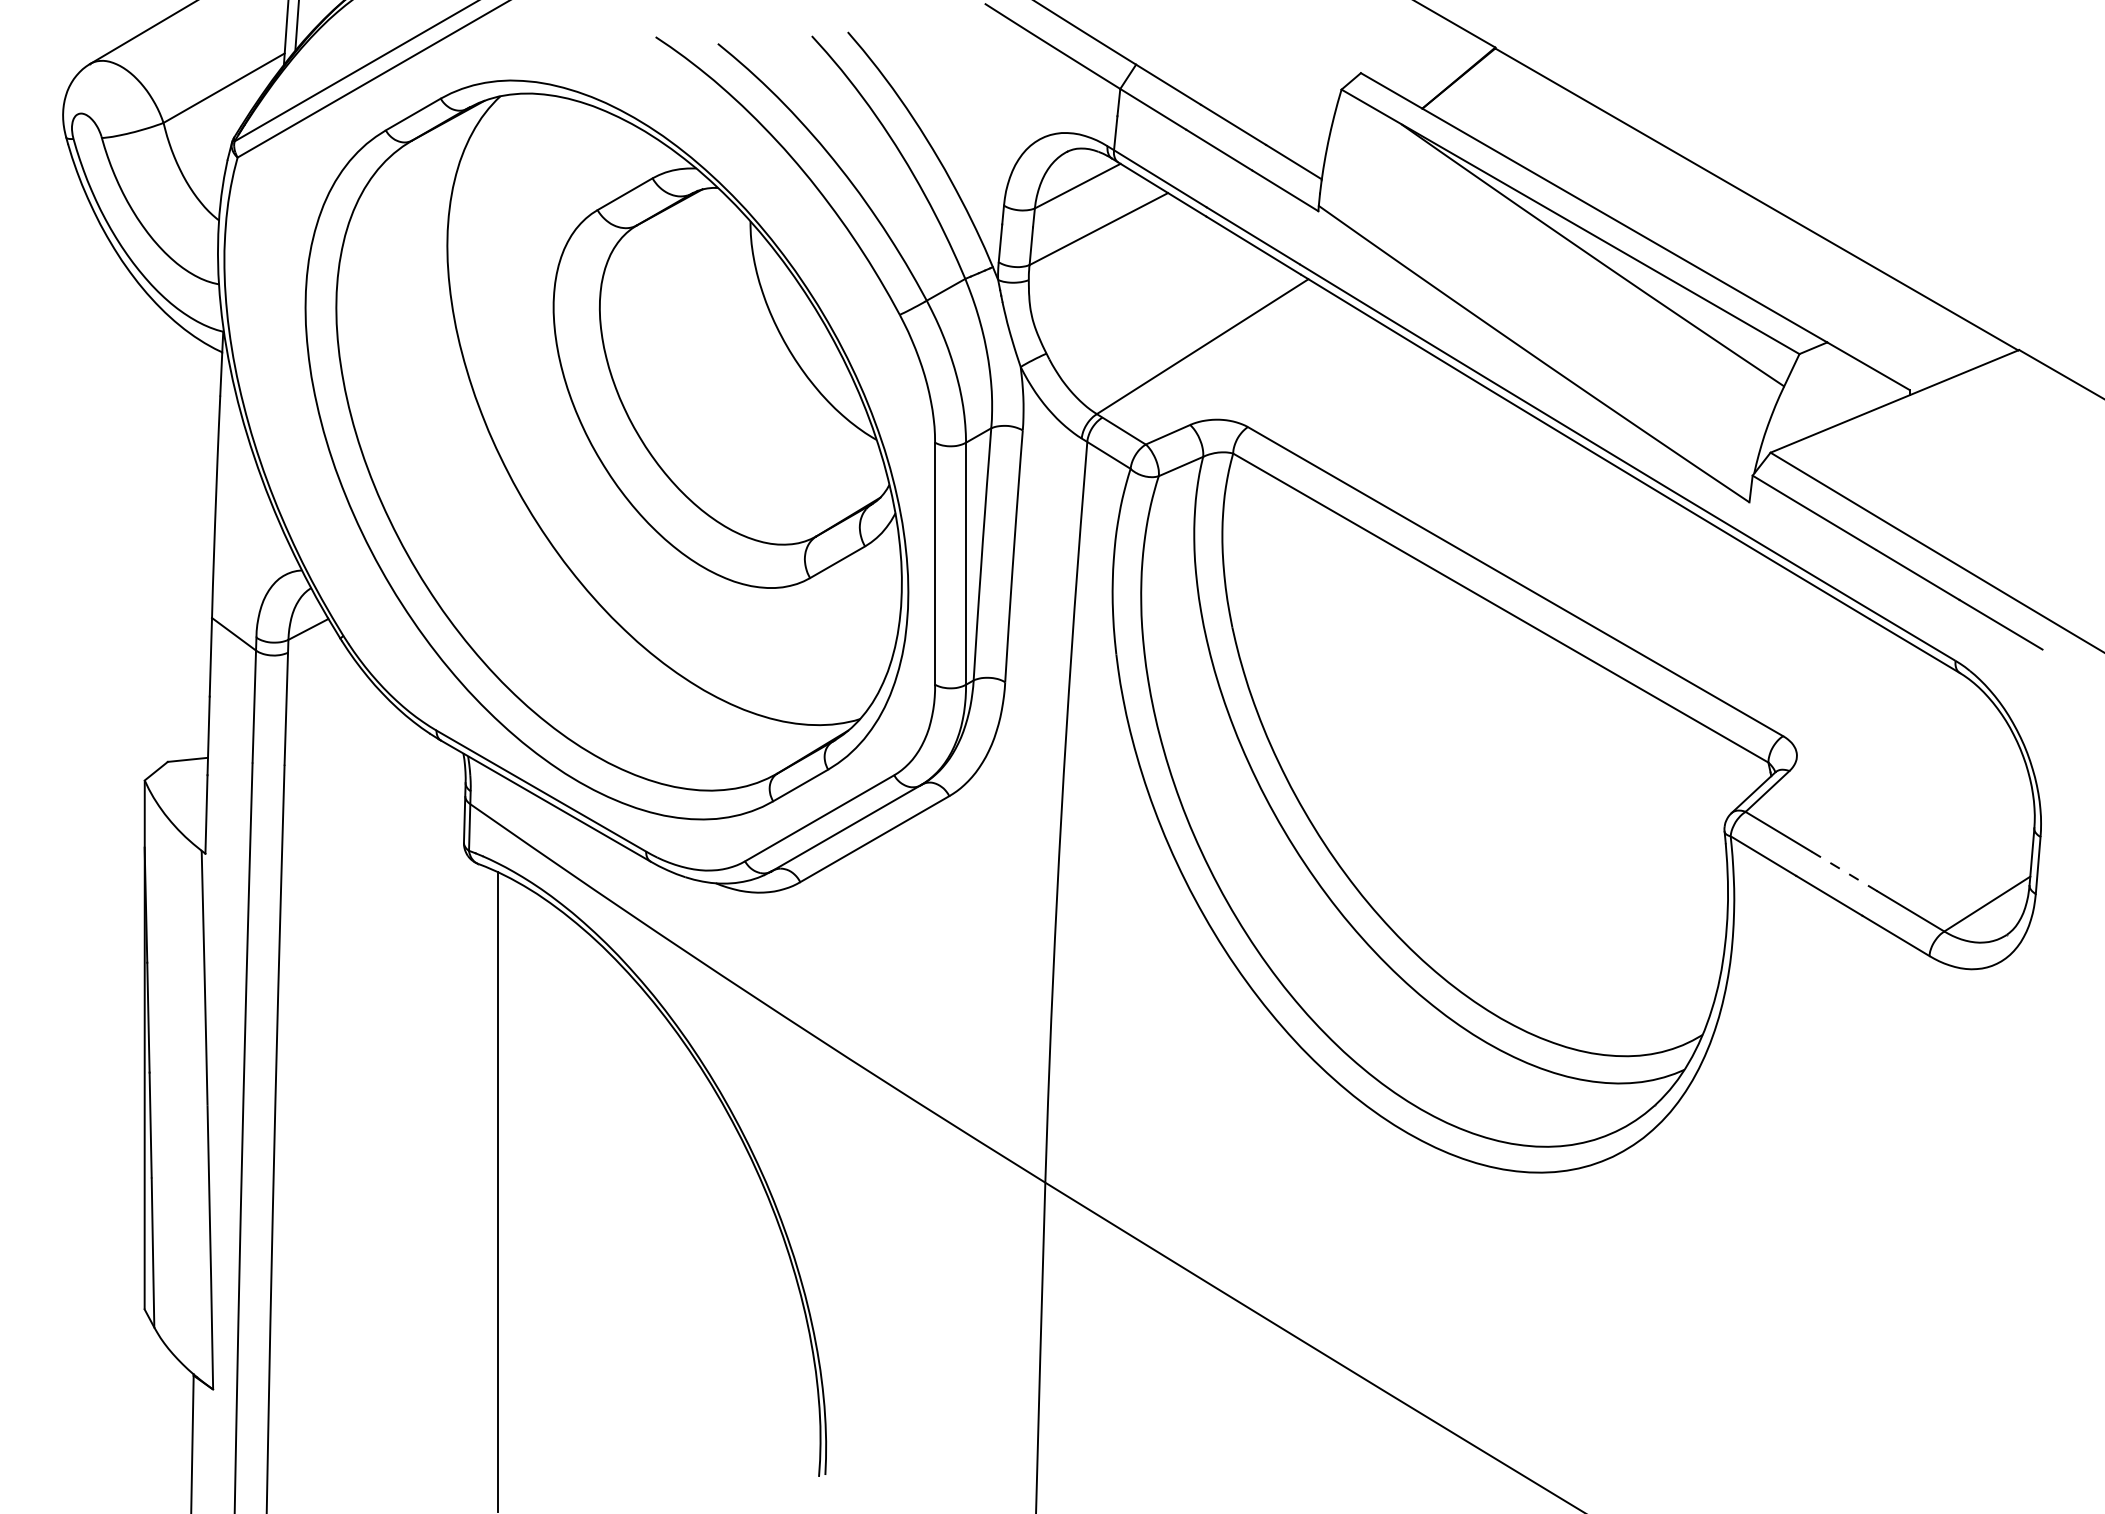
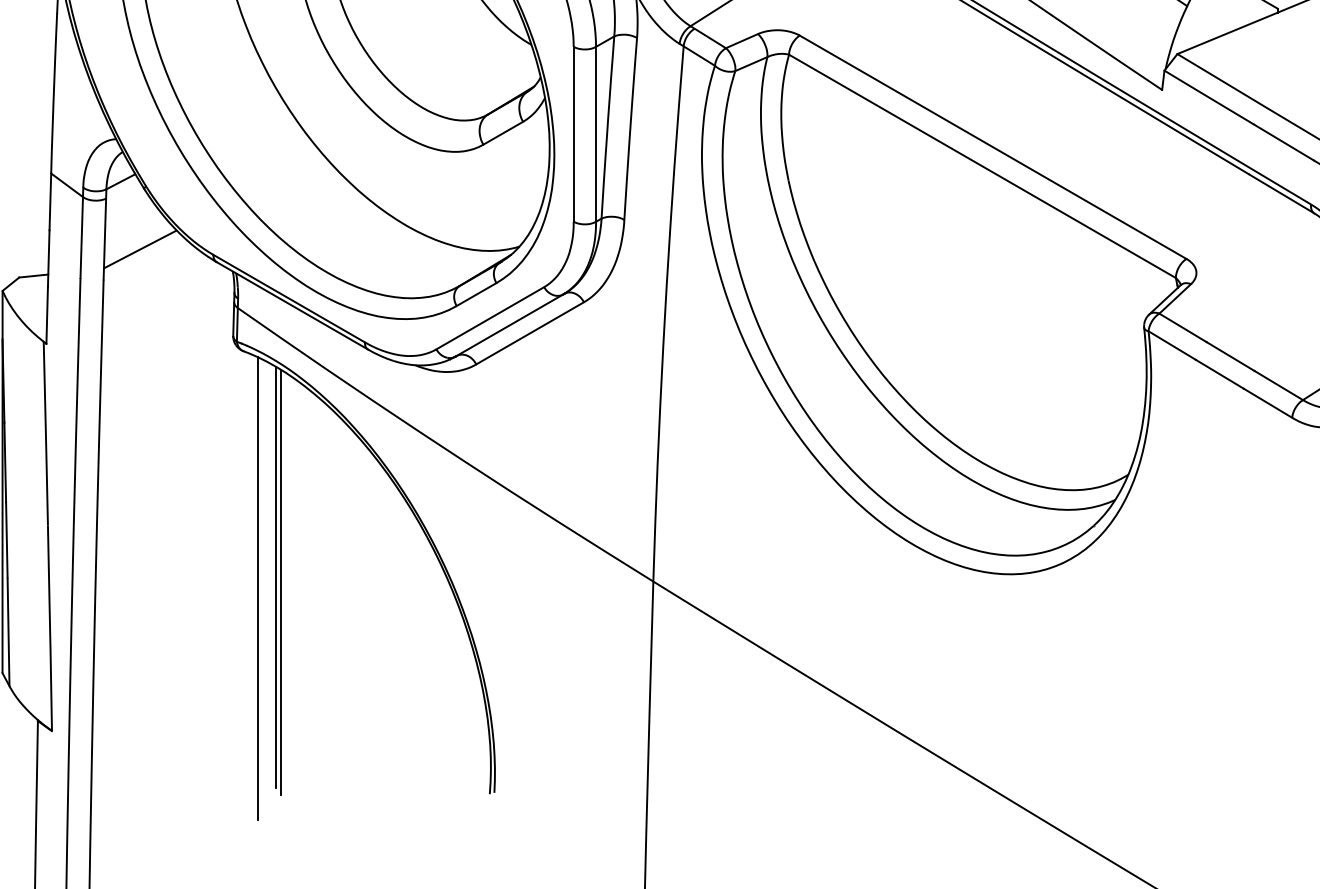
line: (335, 722) -> (140, 249), added
line: (1844, 871) -> (1230, 356), dashed -> solid
line: (523, 1176) -> (276, 577), added
line: (530, 1183) -> (281, 582), added

